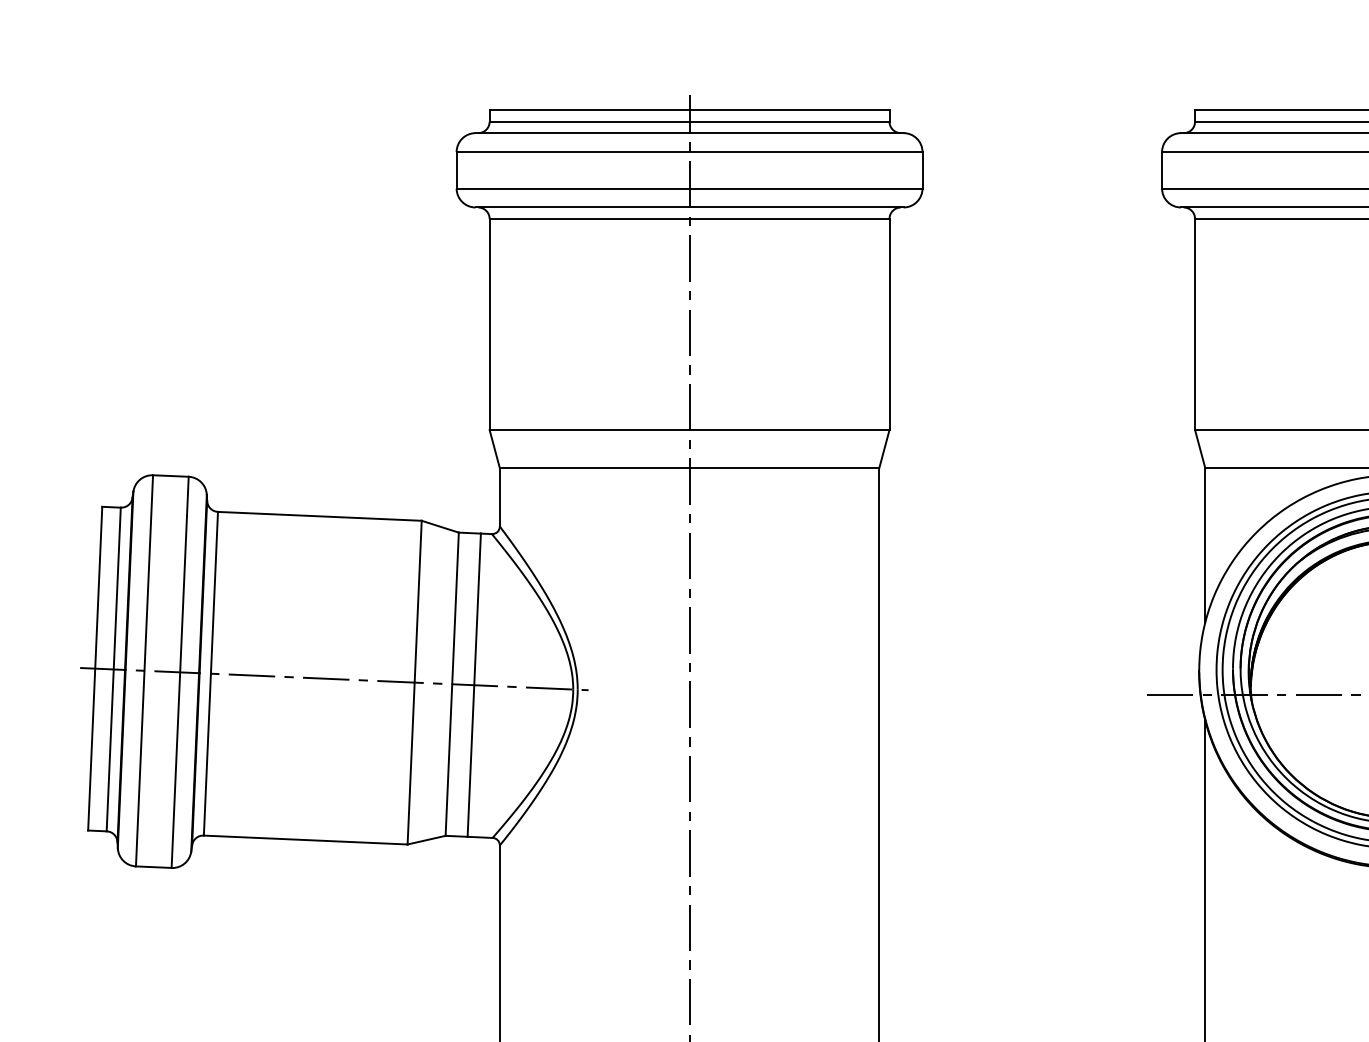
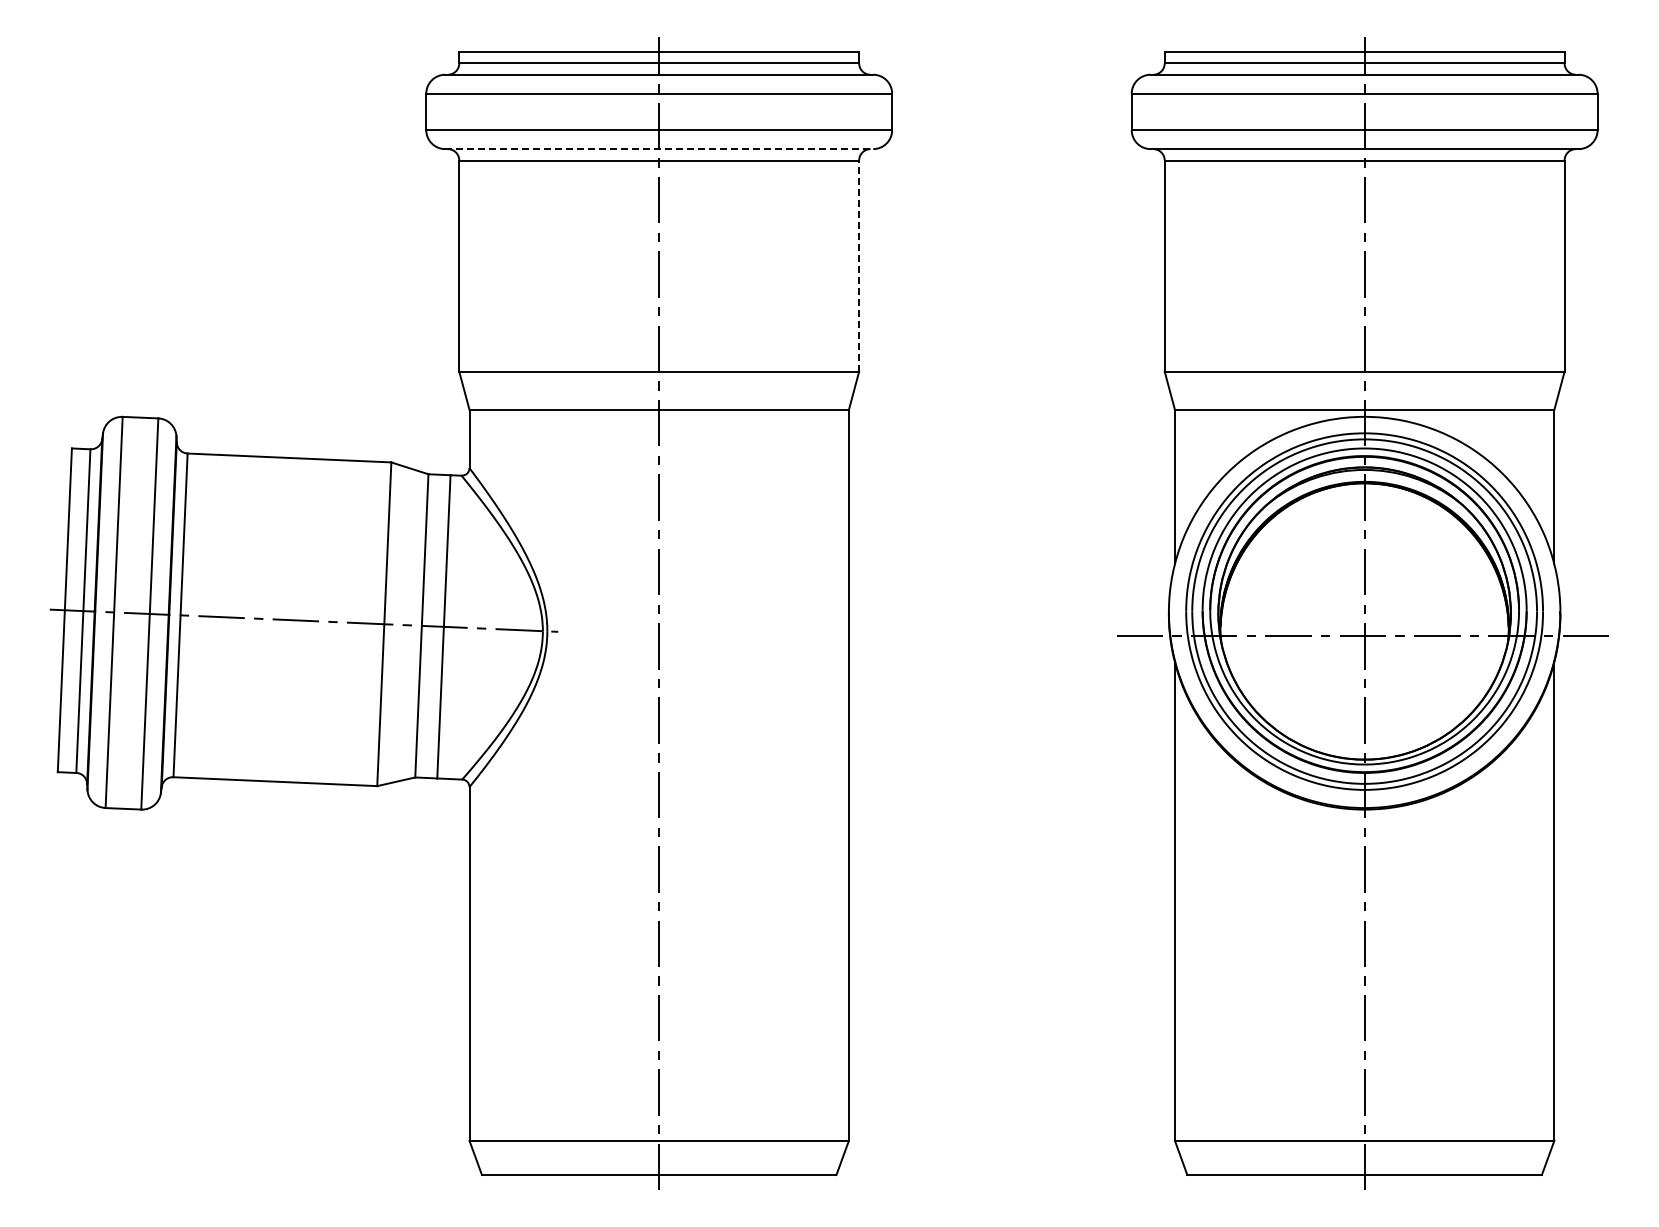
line: (689, 207) -> (659, 149), solid -> dashed
line: (889, 324) -> (859, 266), solid -> dashed

